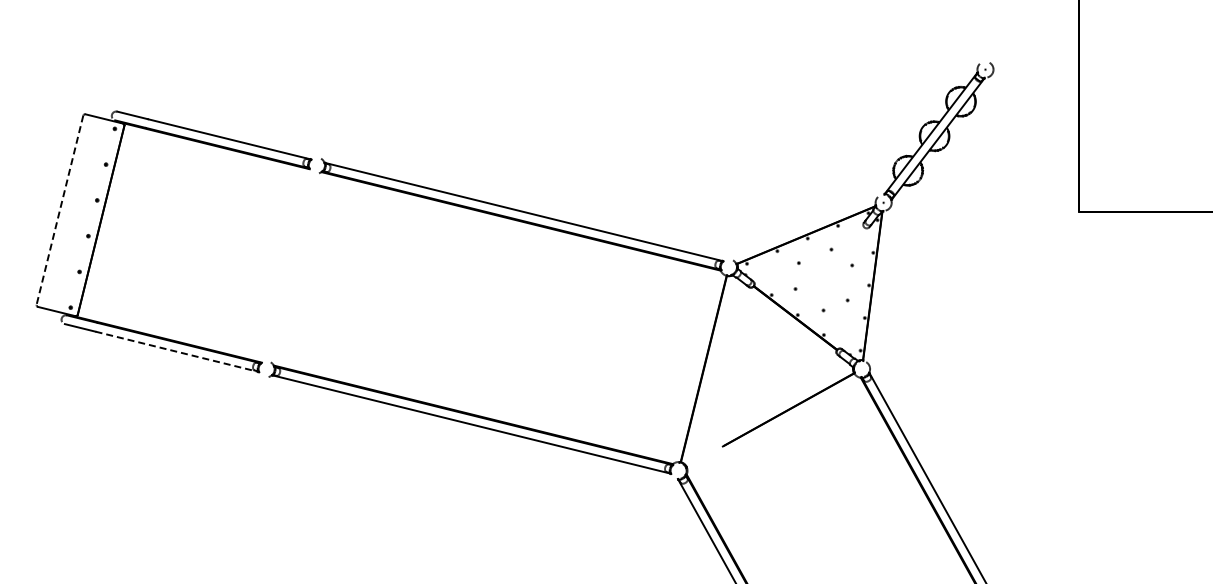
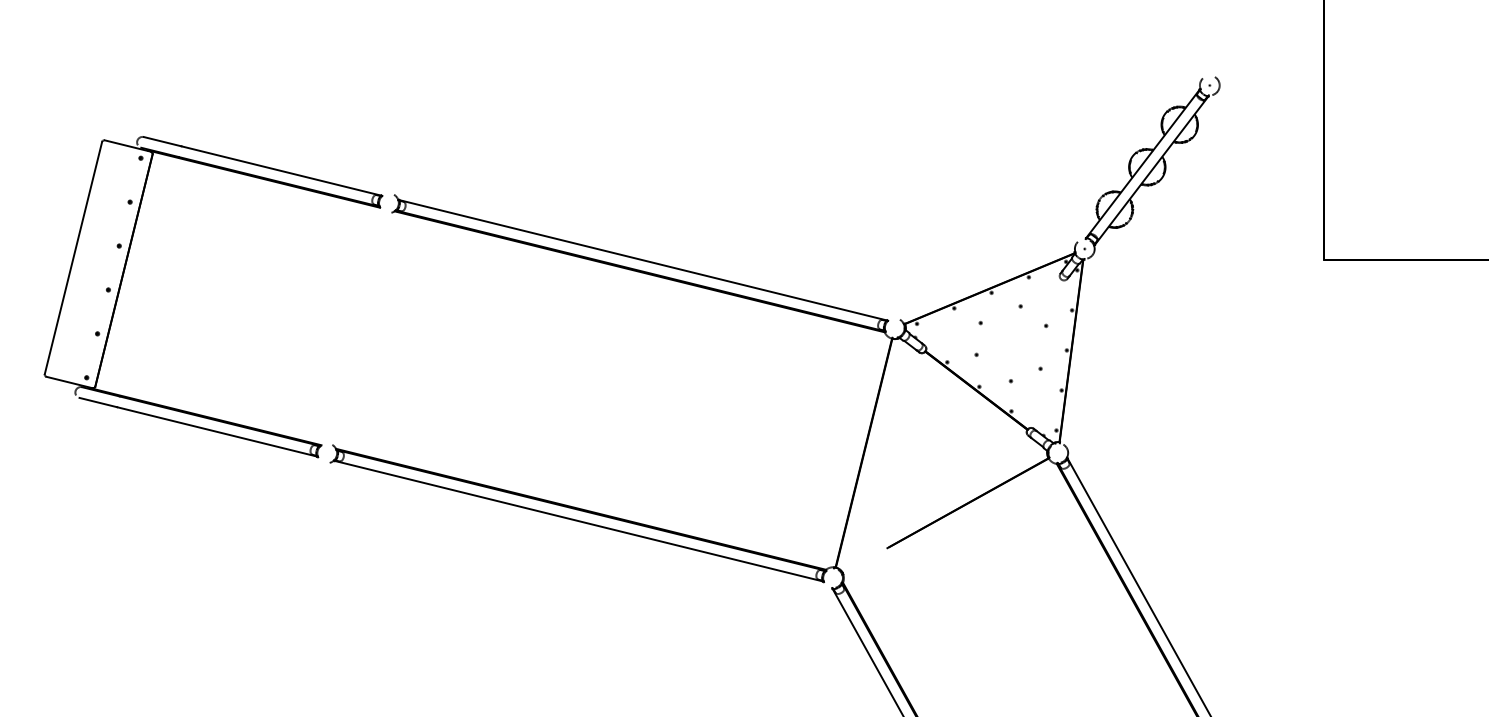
line: (59, 210) -> (72, 258), dashed -> solid
line: (176, 351) -> (216, 431), dashed -> solid

